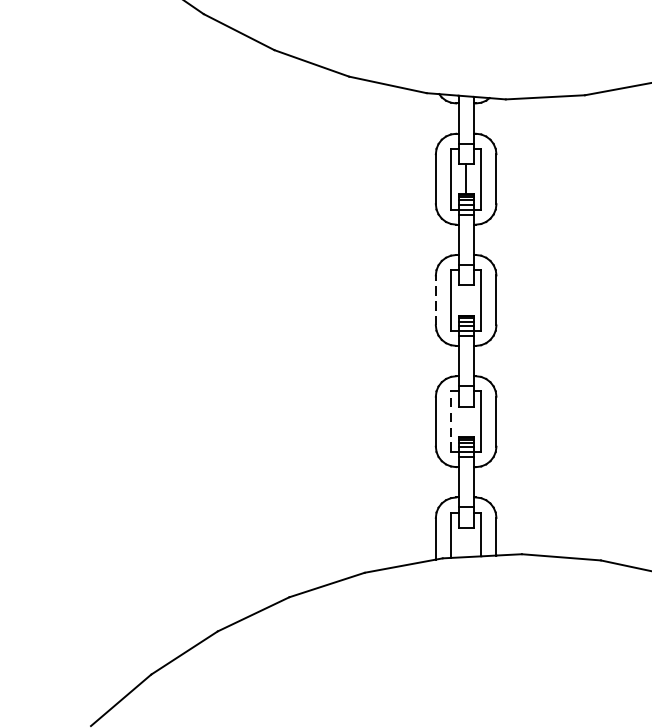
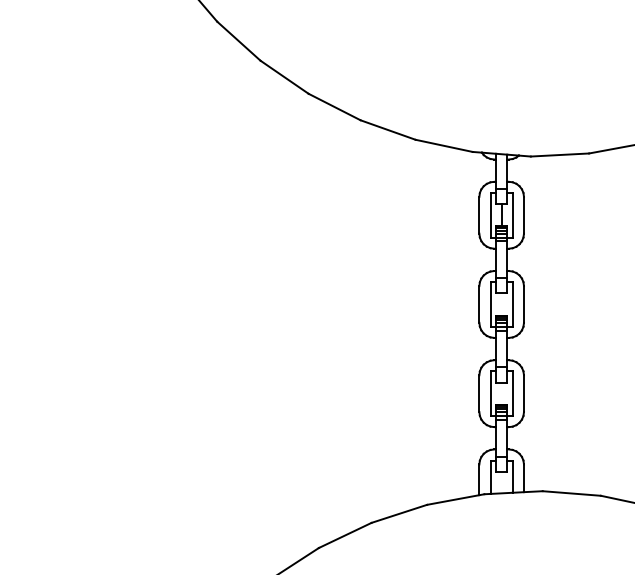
line: (436, 299) -> (479, 303), dashed -> solid
line: (450, 421) -> (490, 393), dashed -> solid

